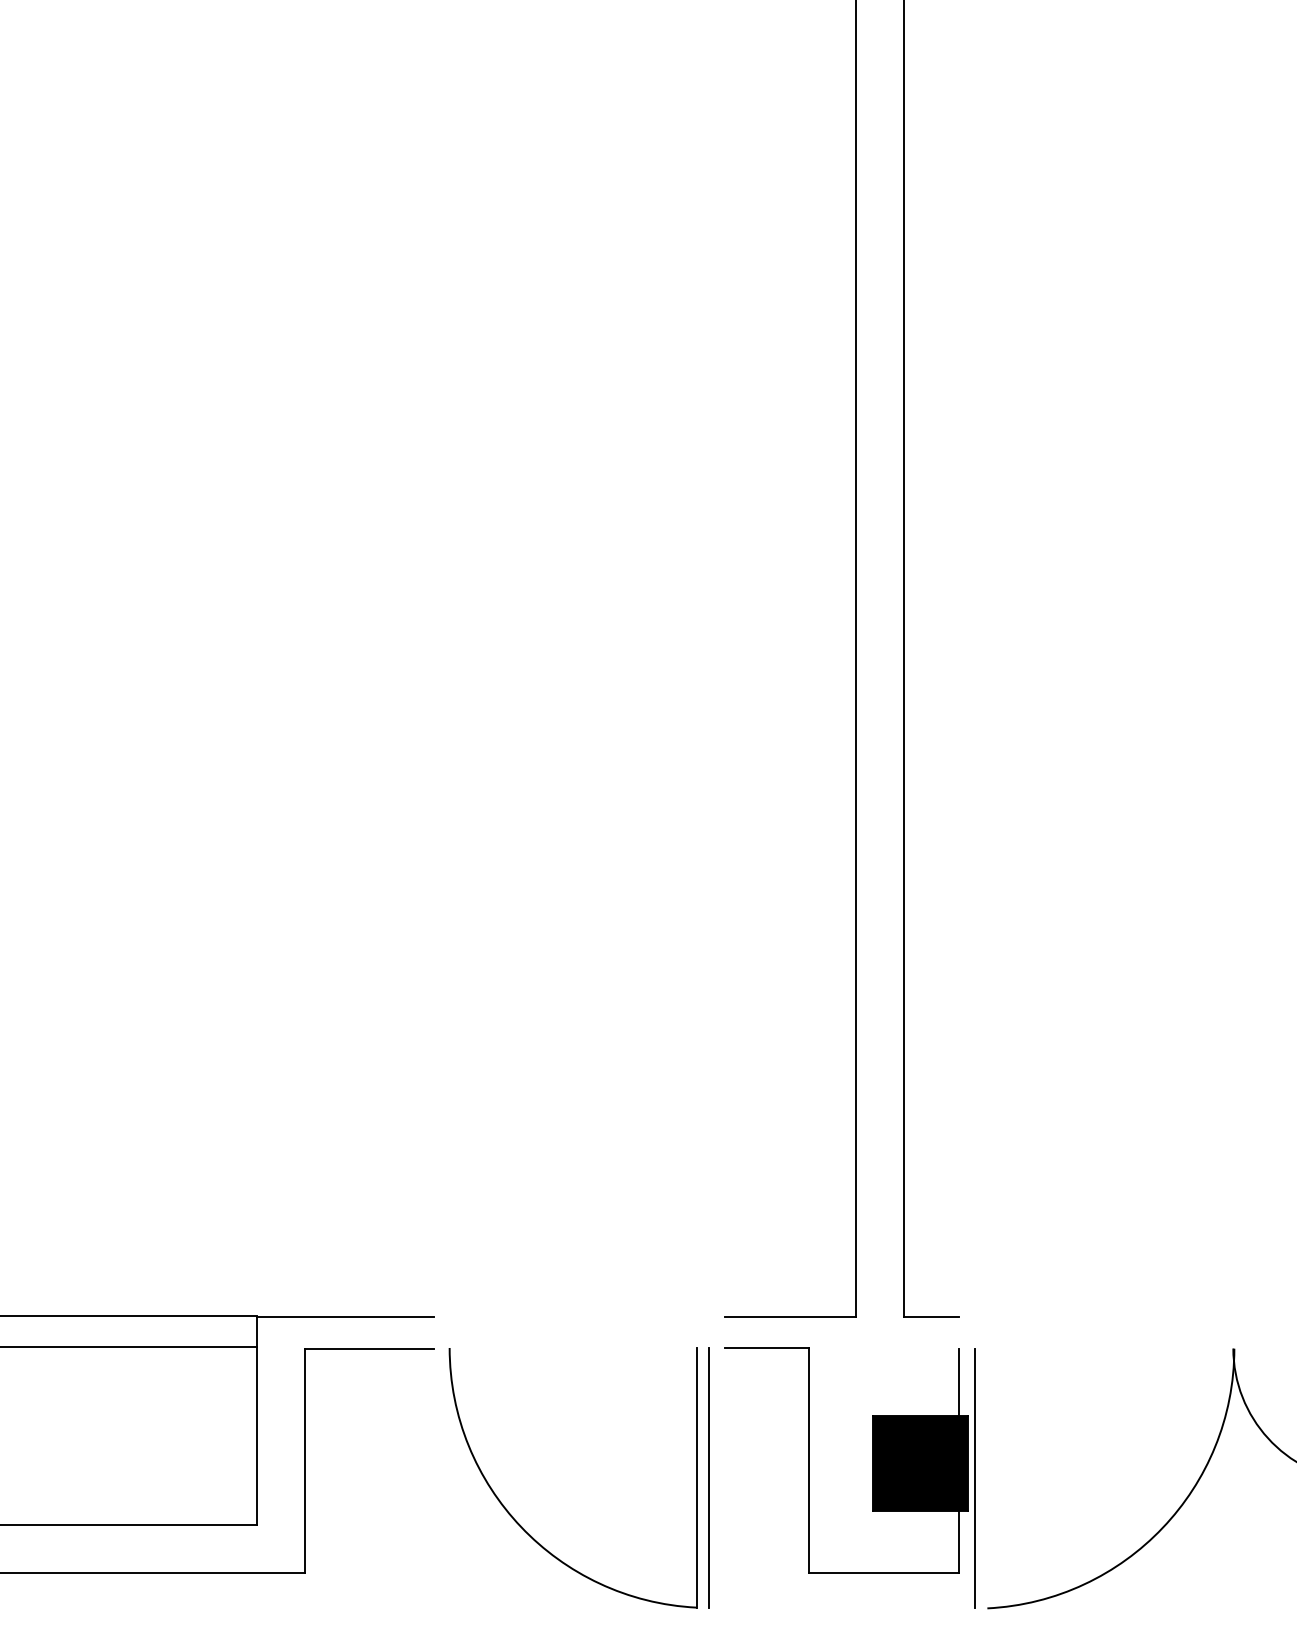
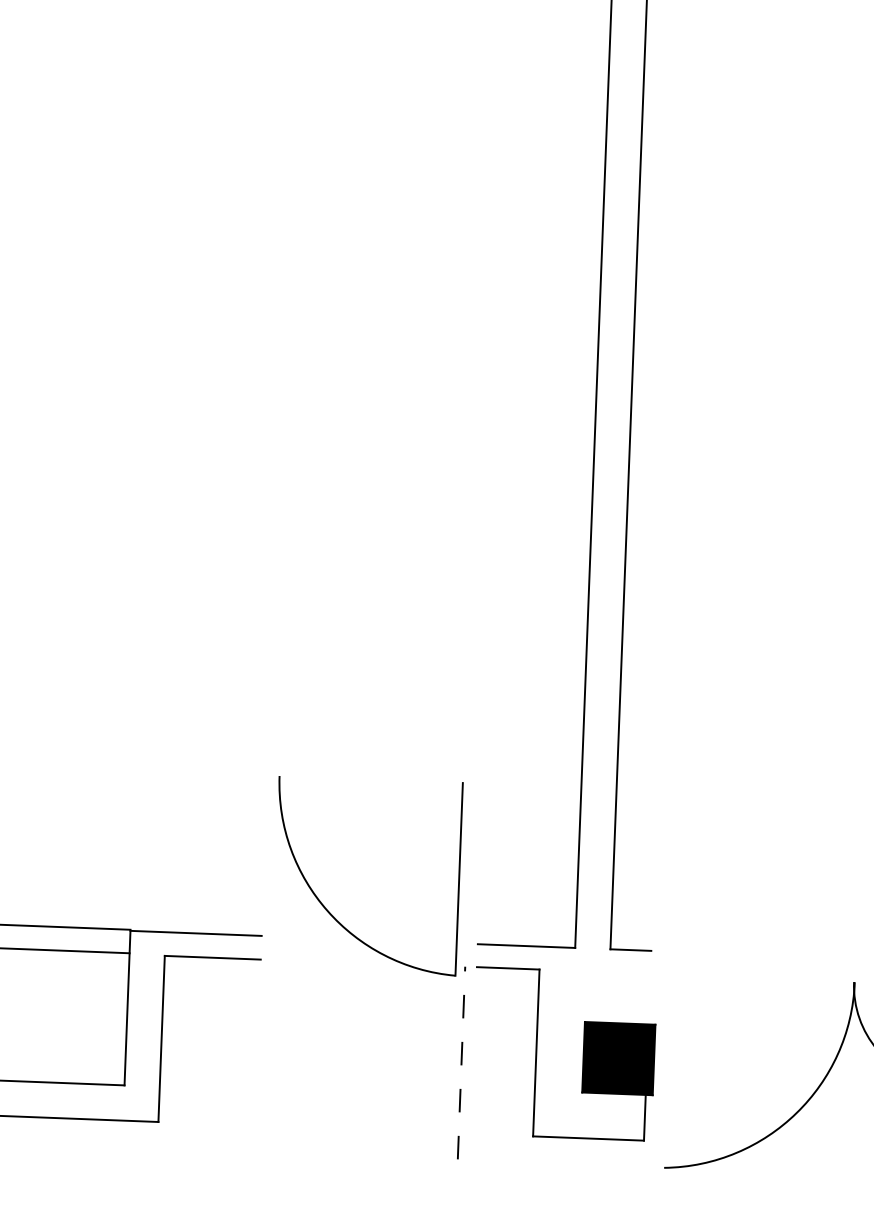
line: (958, 1382) -> (649, 999), removed
line: (709, 1477) -> (461, 1062), solid -> dashed
line: (974, 1478) -> (658, 1071), removed
part: (522, 1526) -> (328, 910), moved

